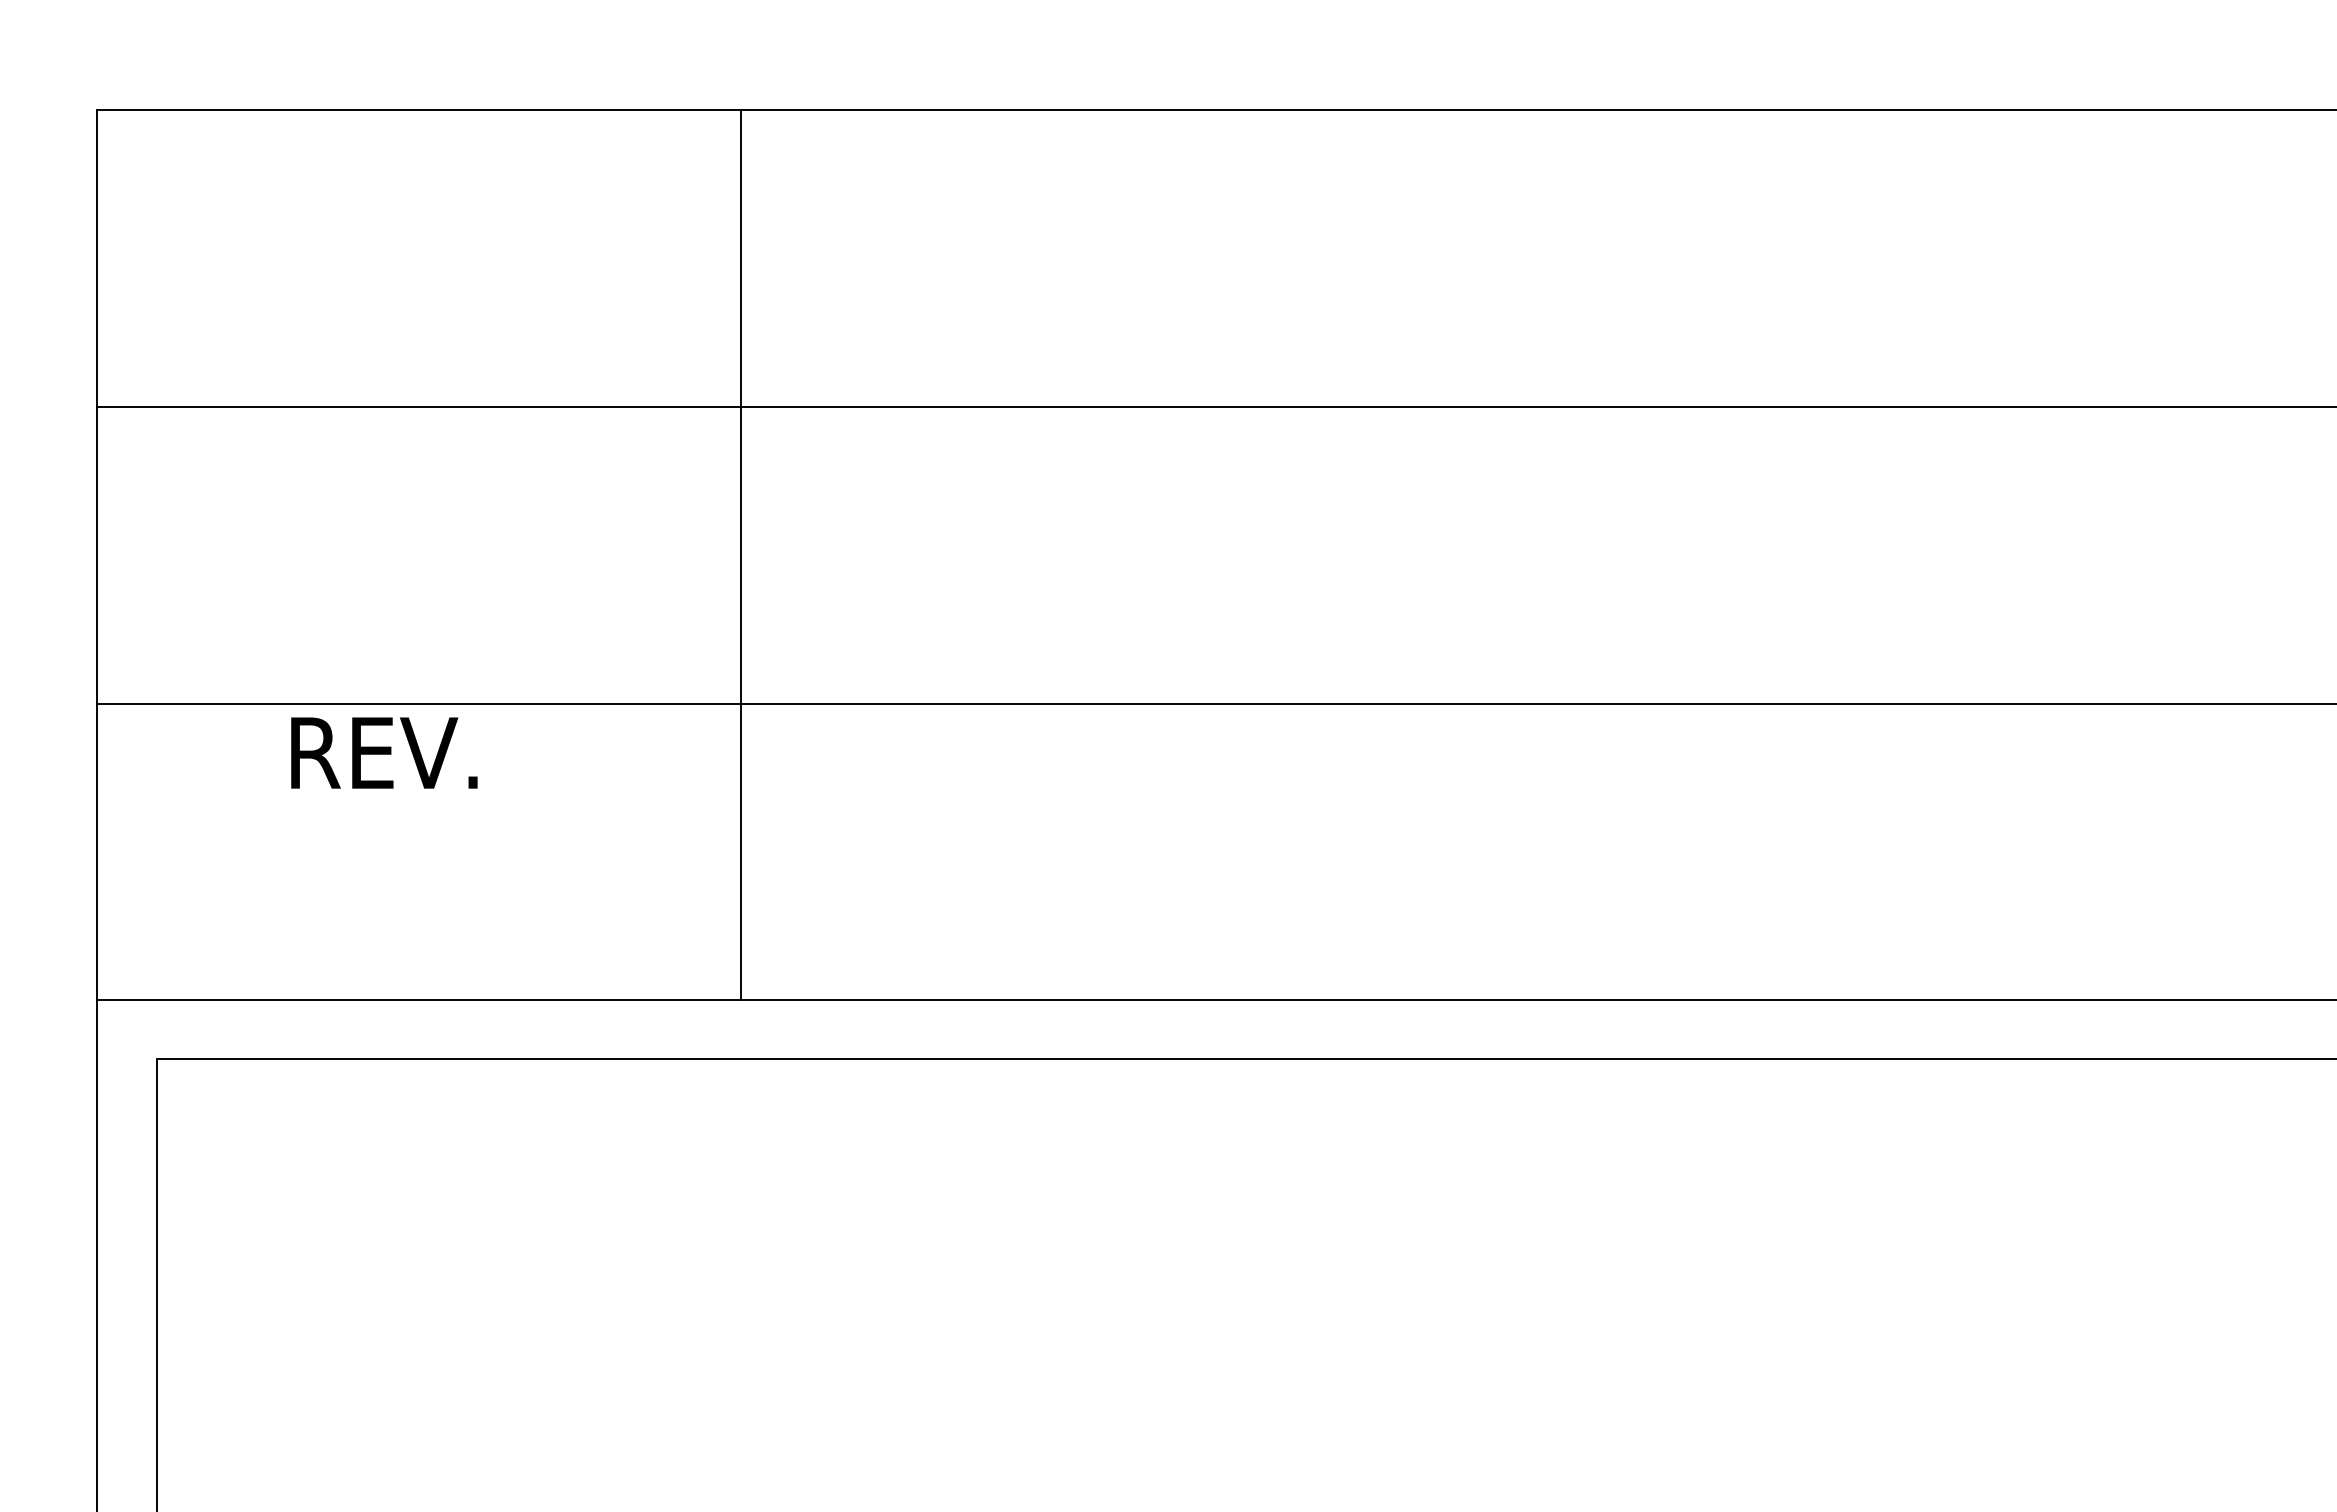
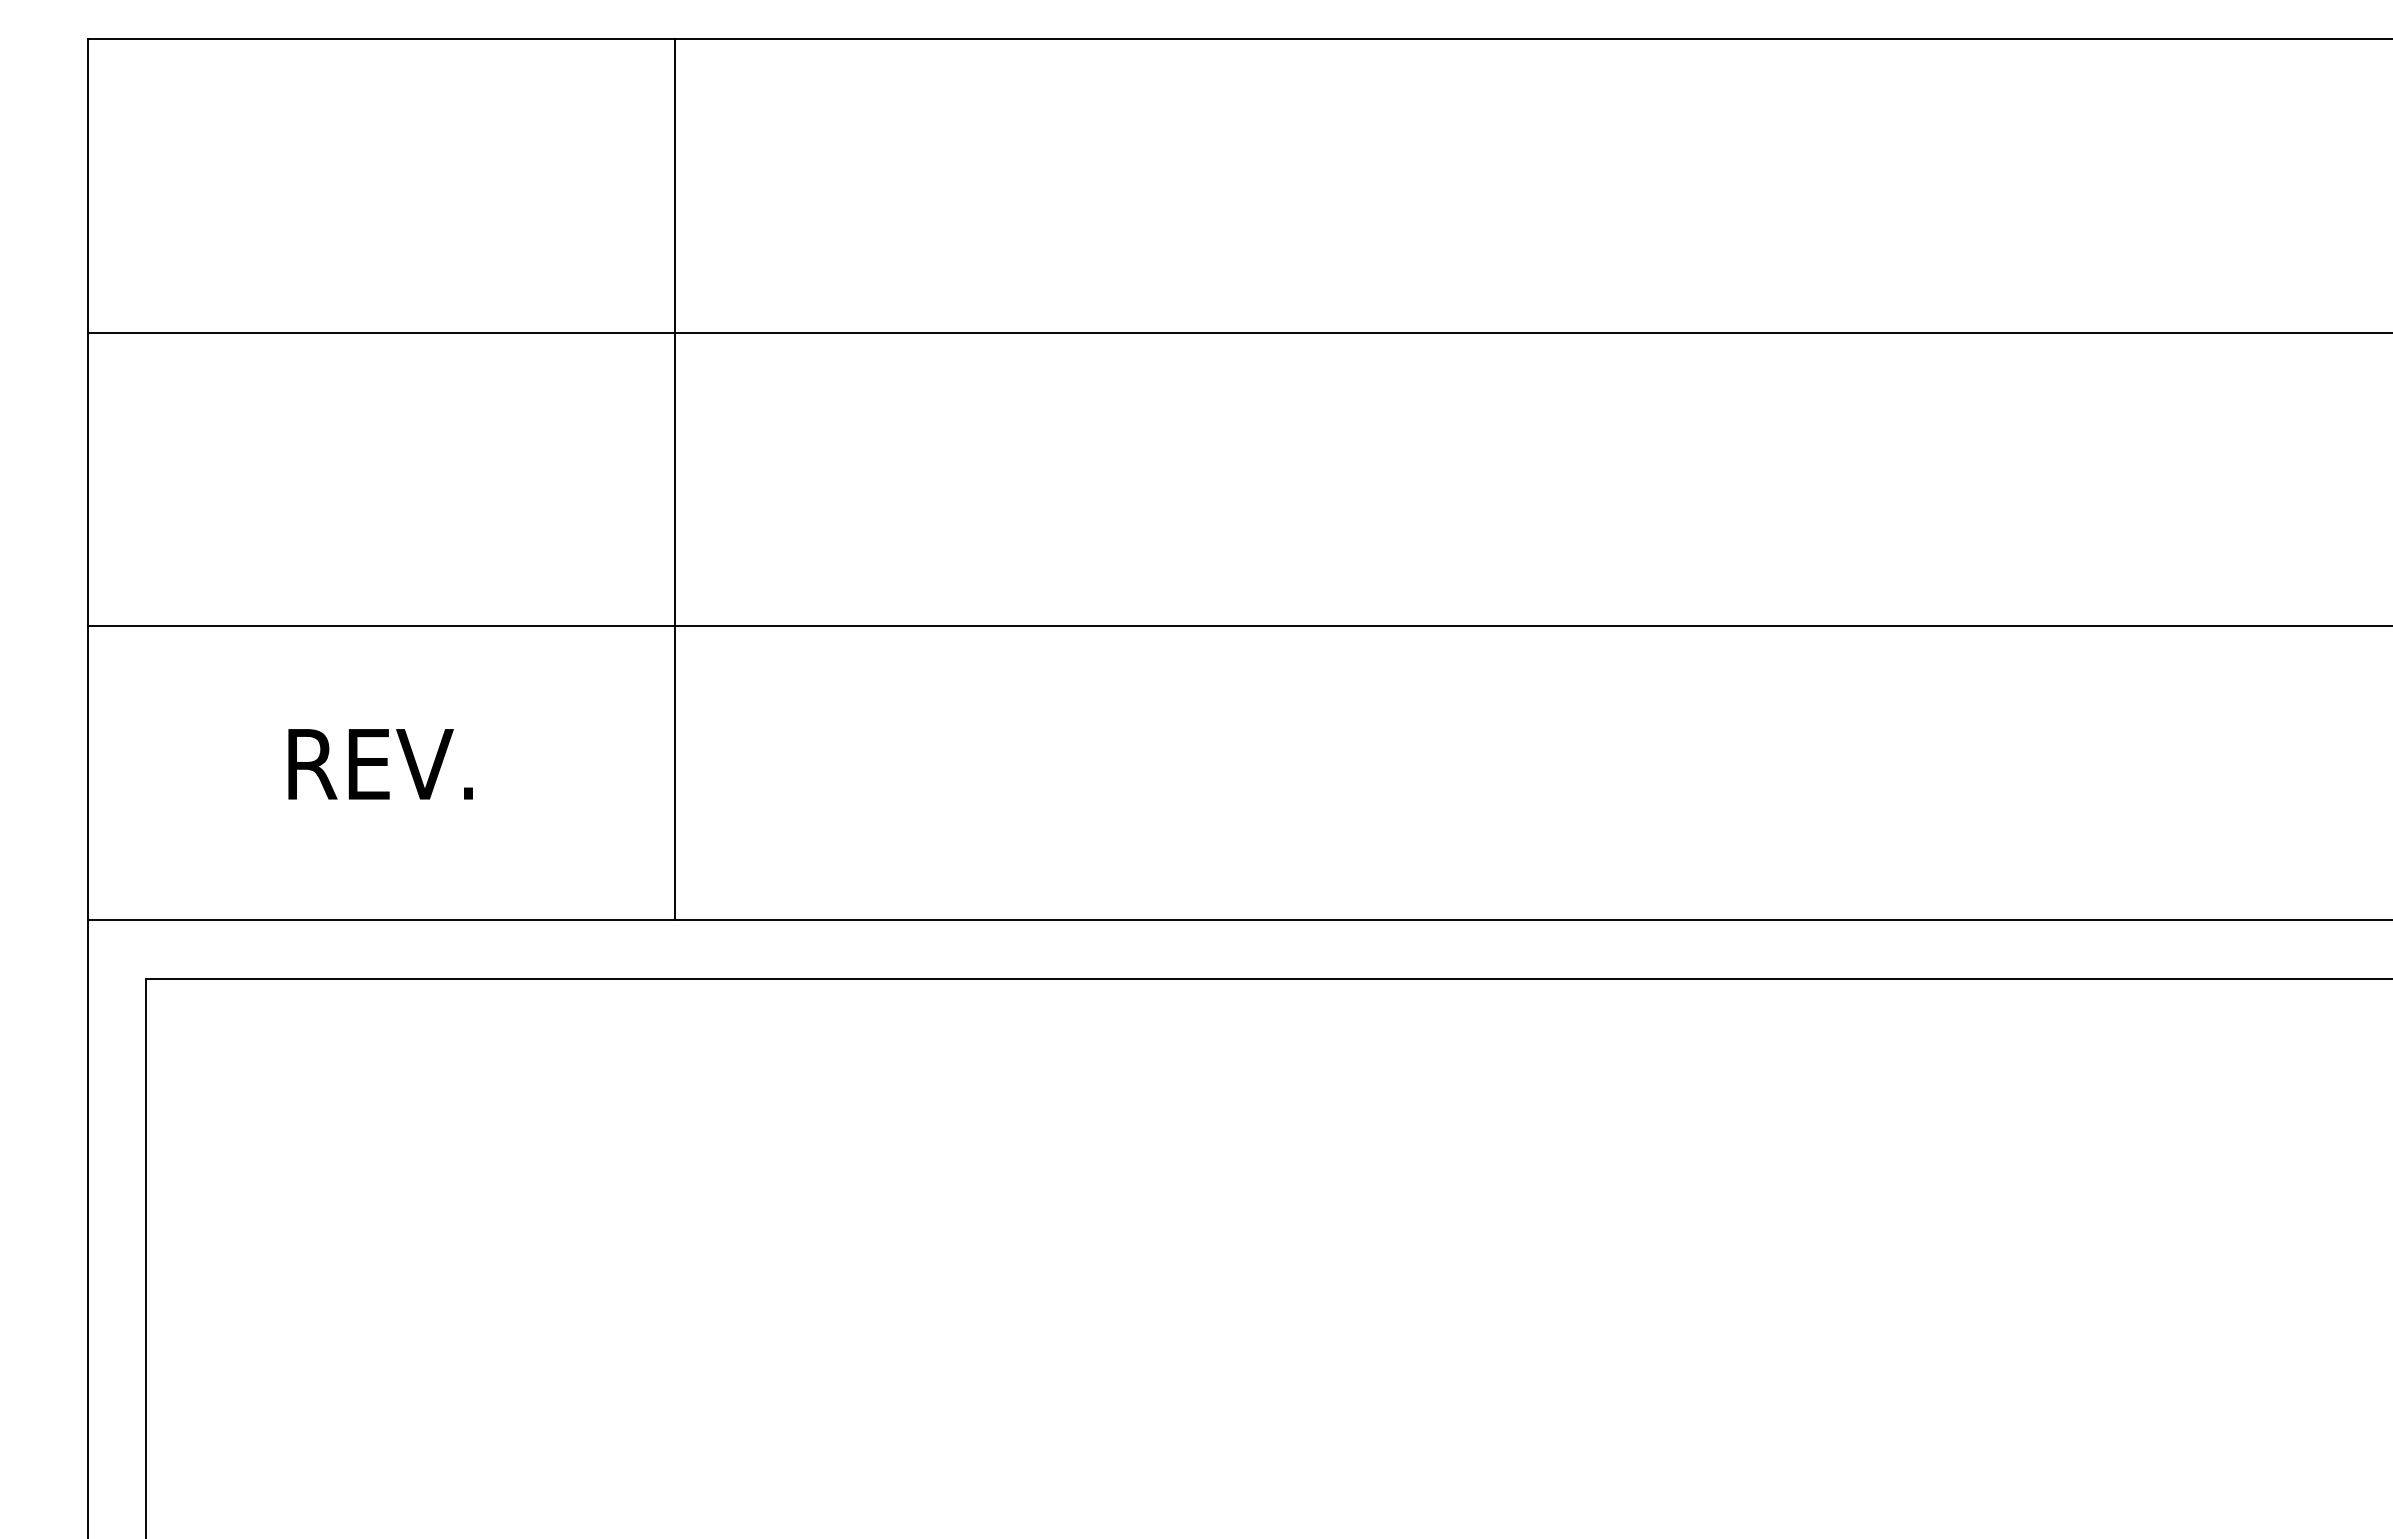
line: (740, 555) -> (674, 479), moved
text: (384, 753) -> (380, 764), moved

